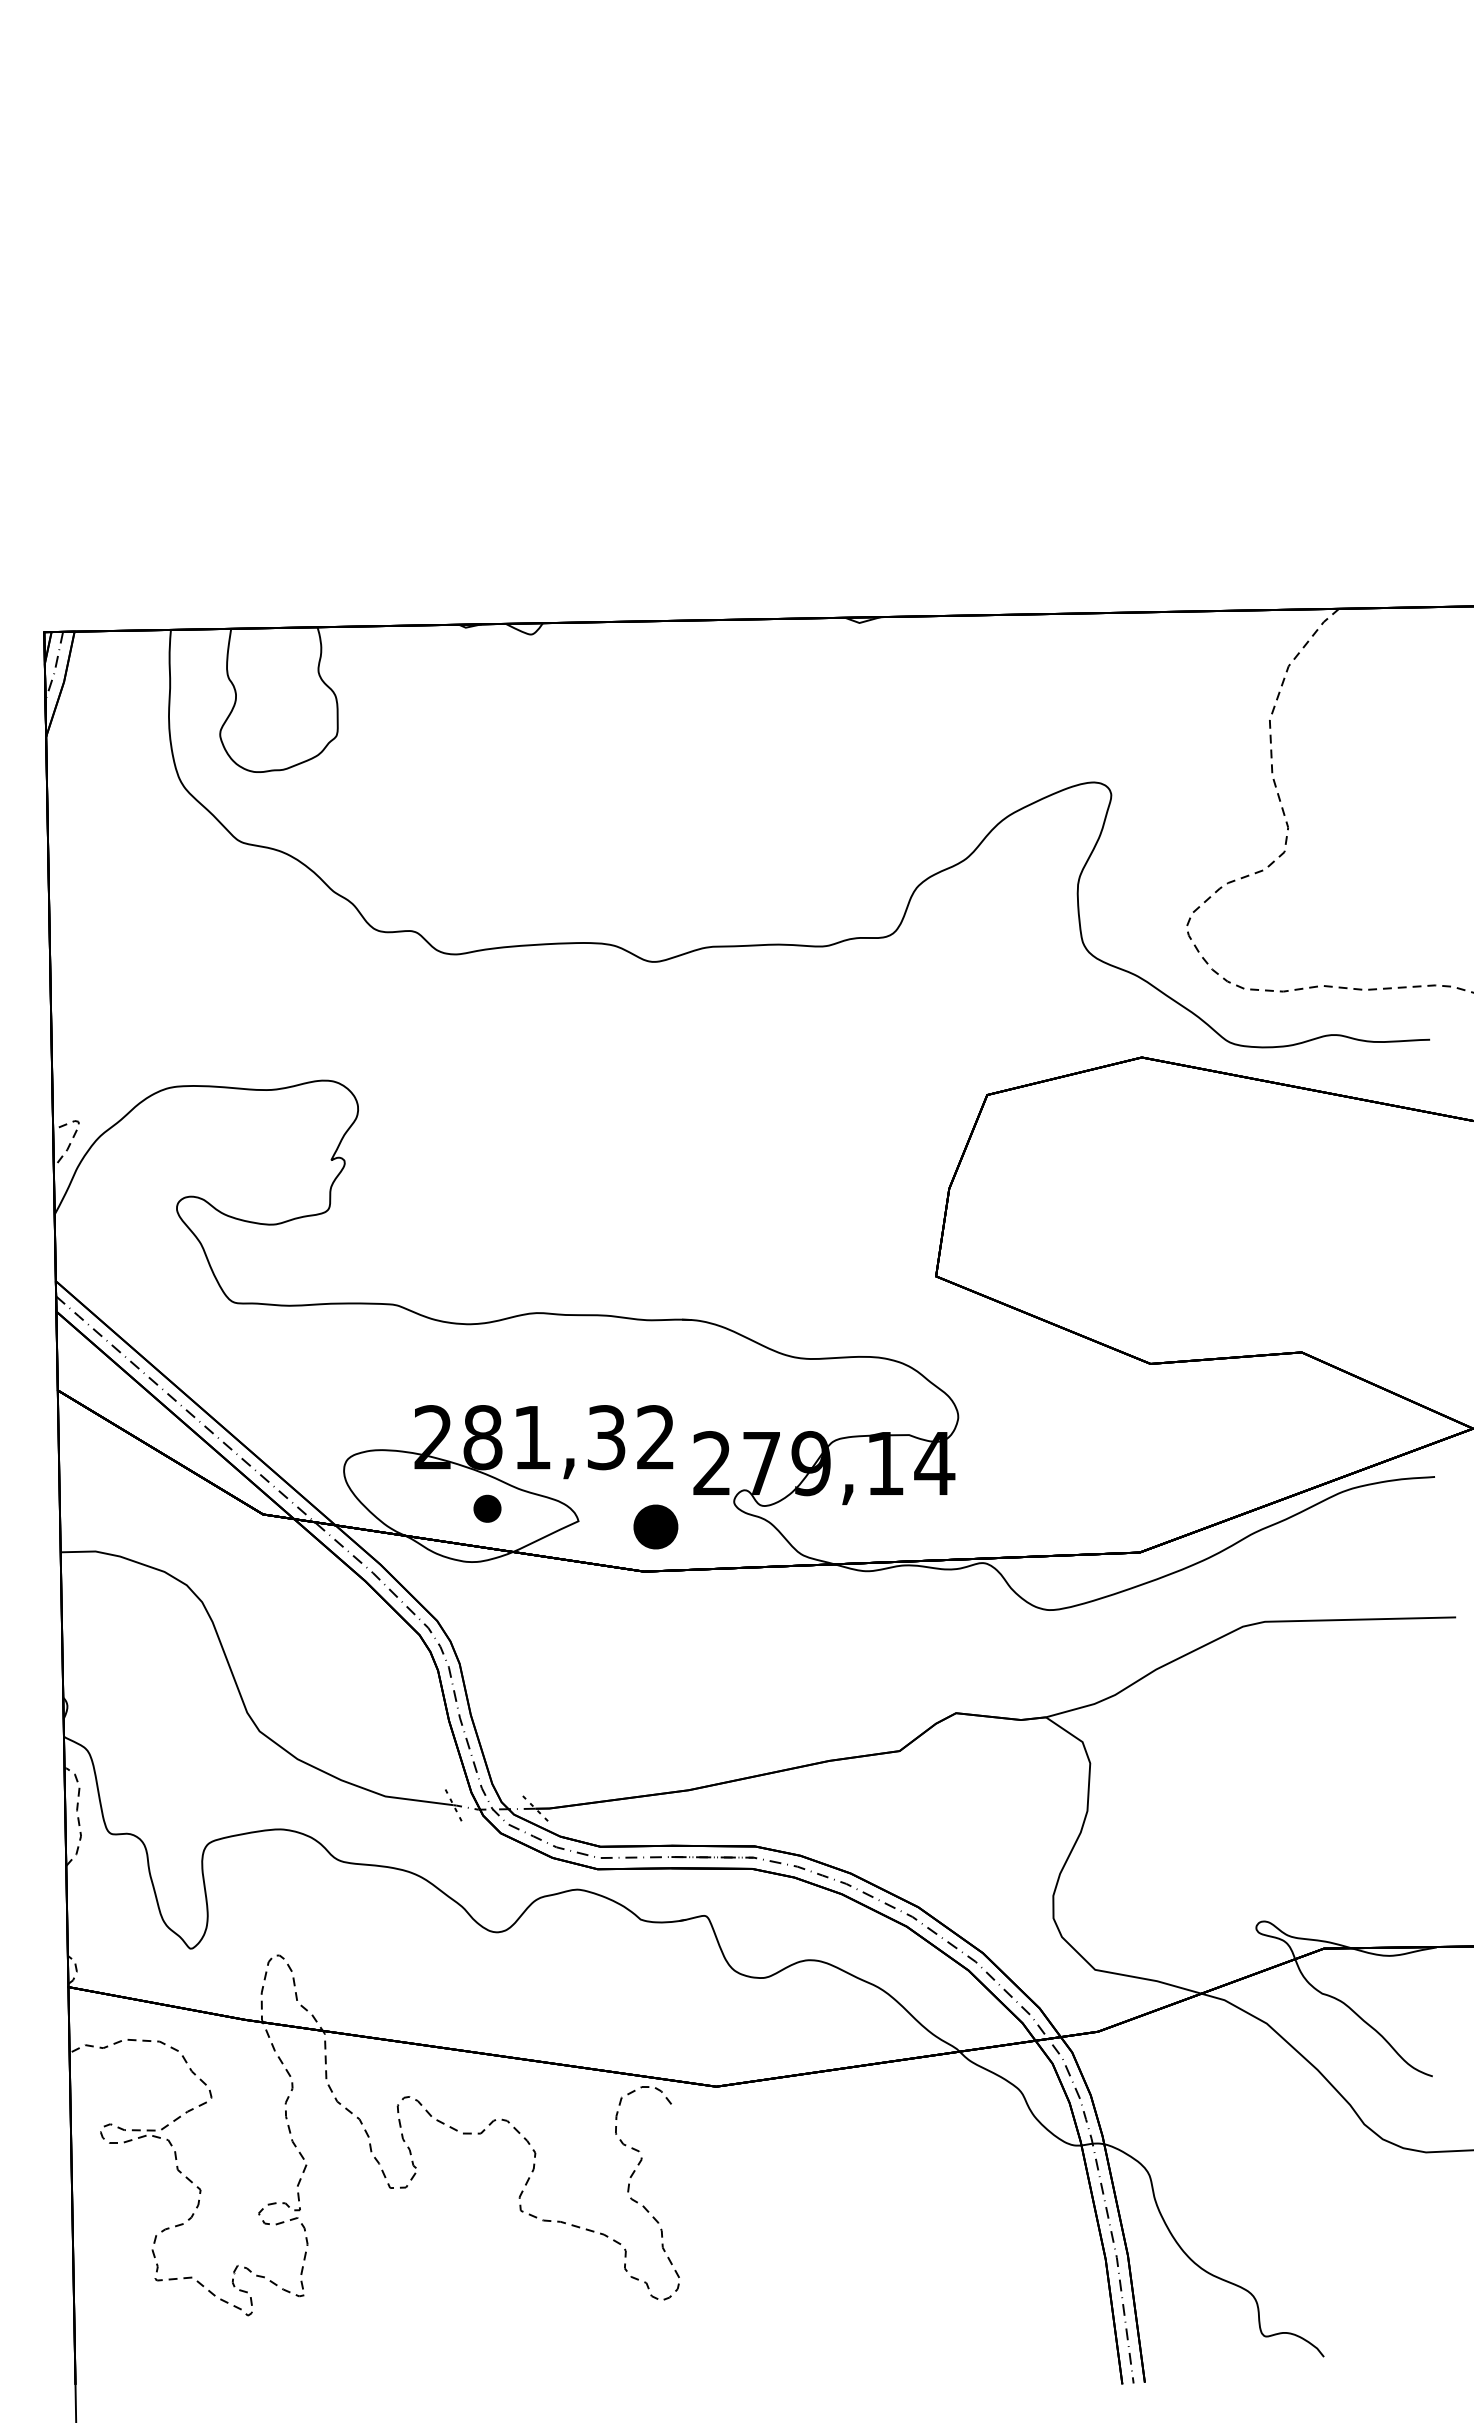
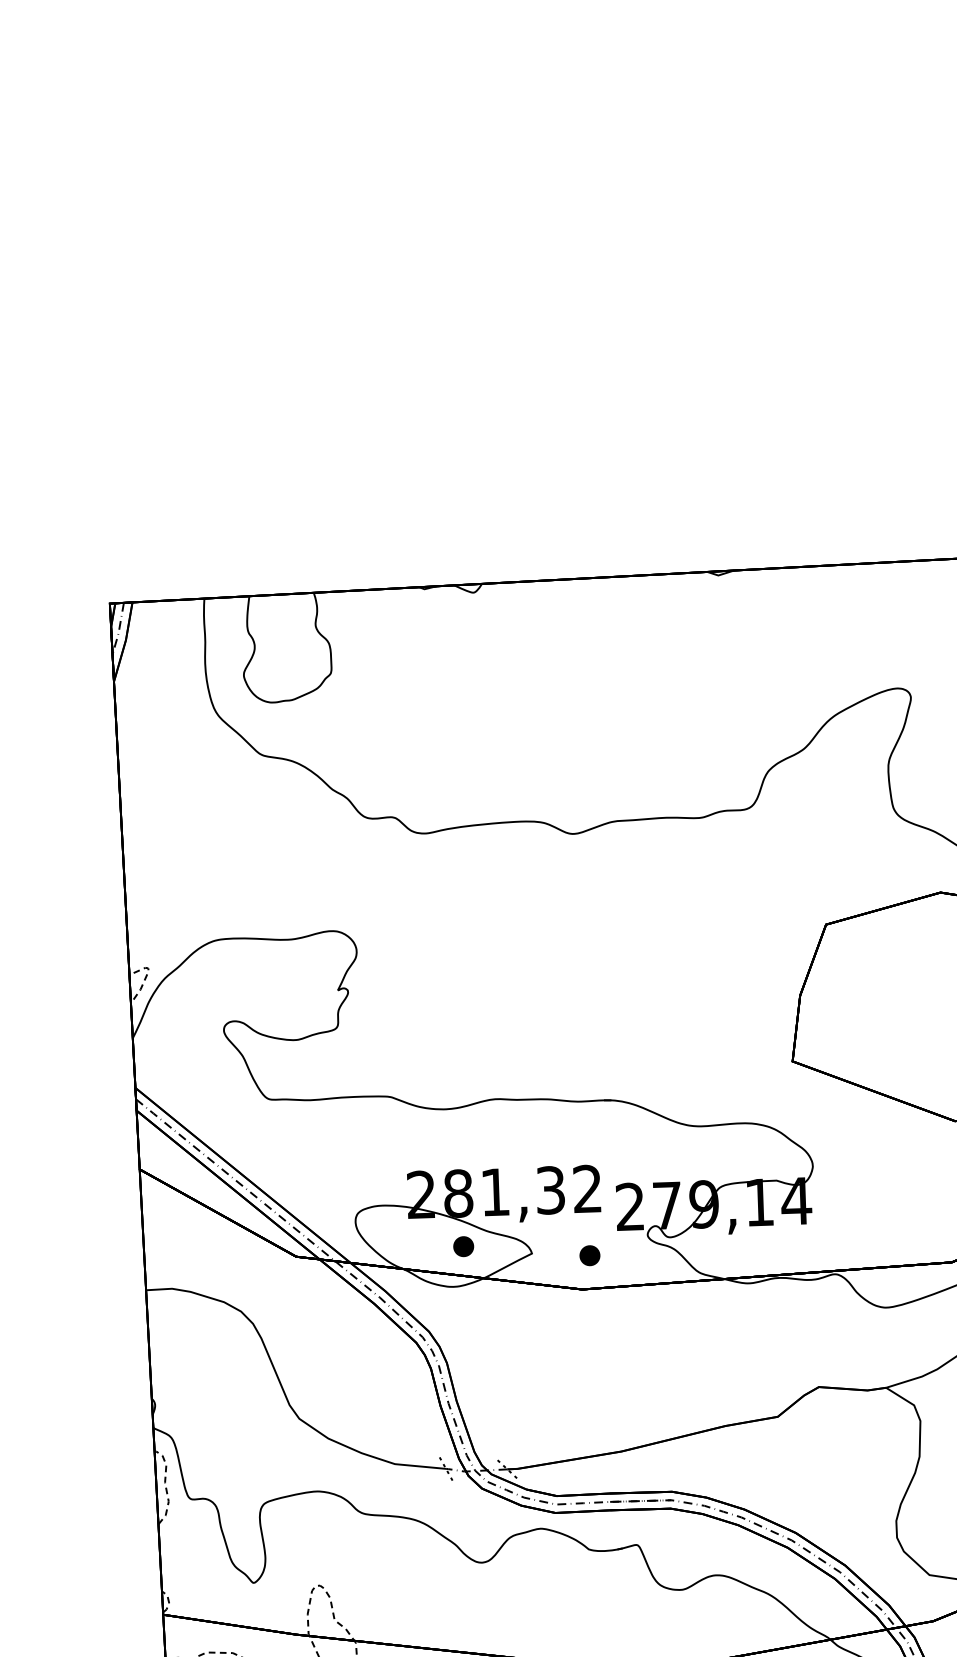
part: (655, 1526) -> (589, 1255), size x0.62

